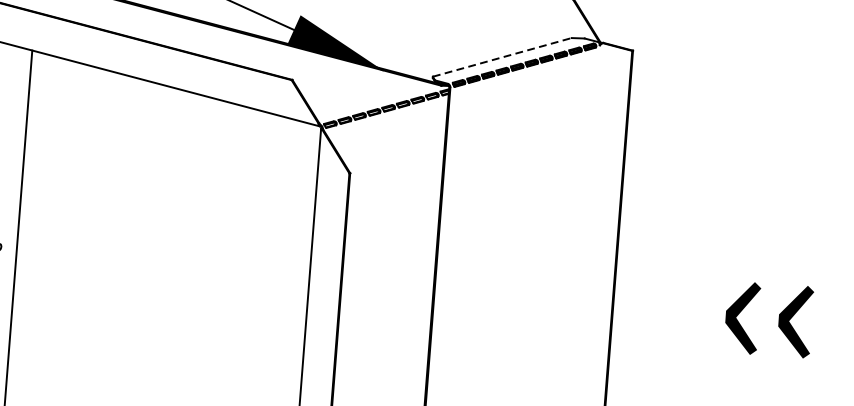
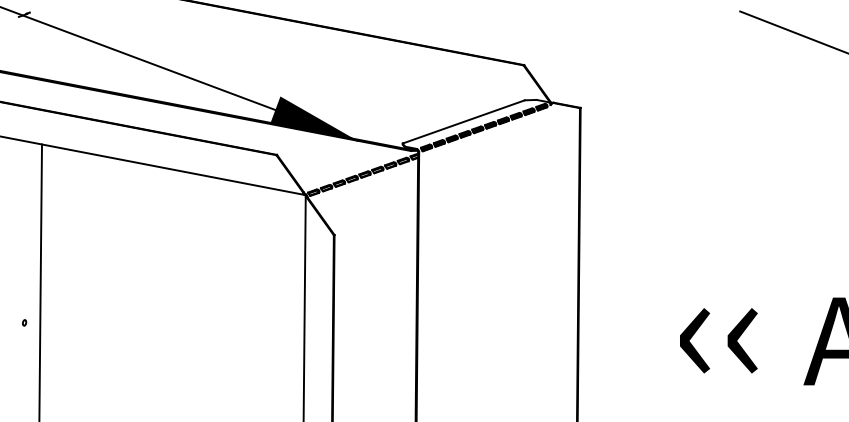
line: (501, 56) -> (463, 121), dashed -> solid

